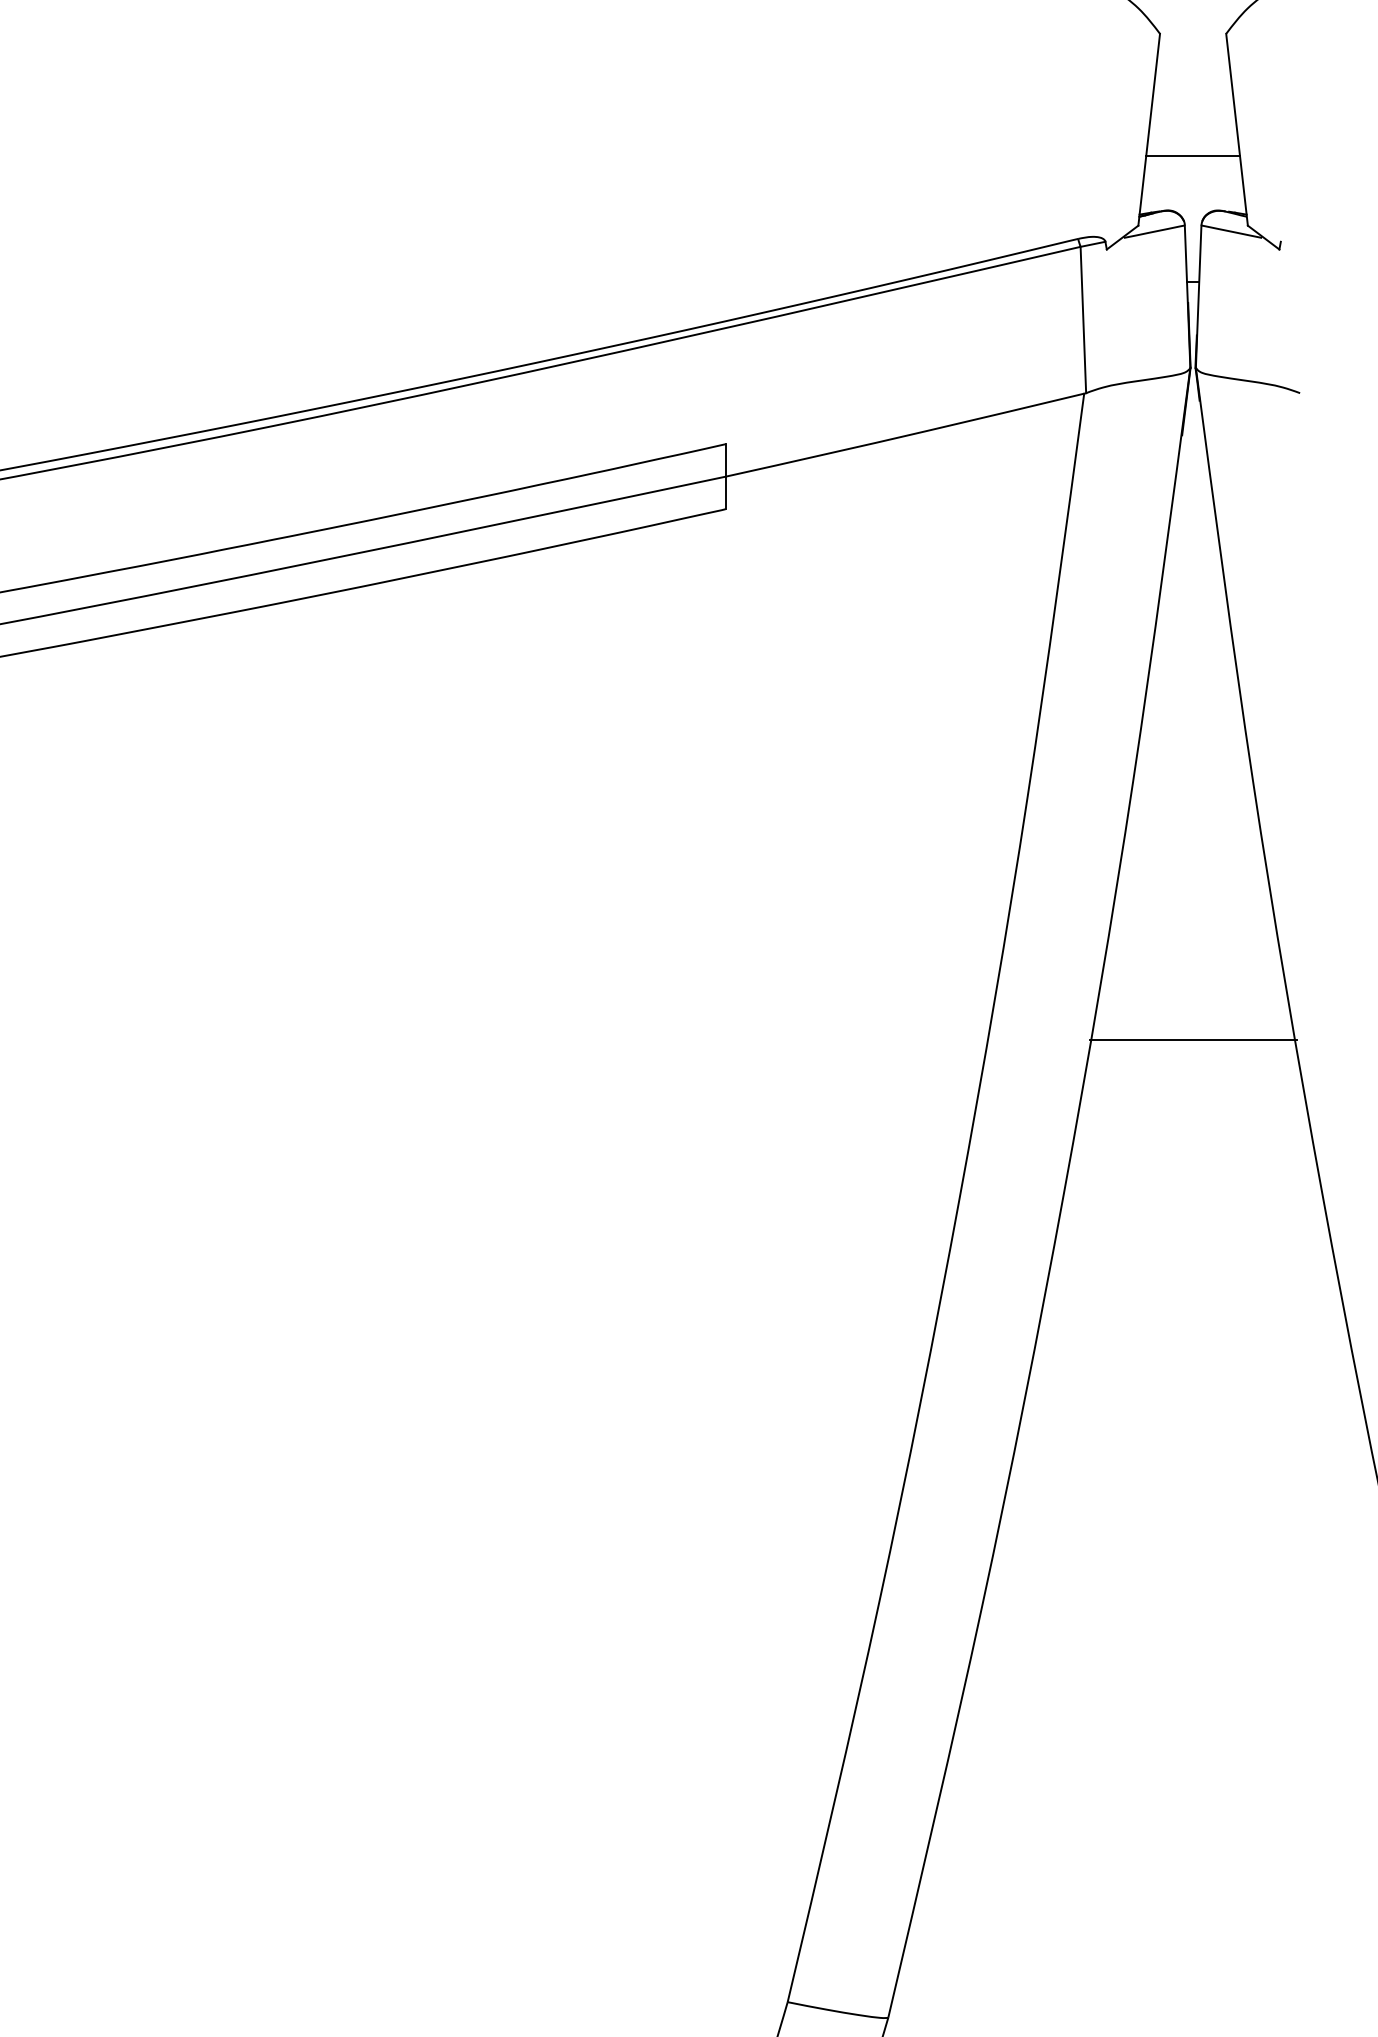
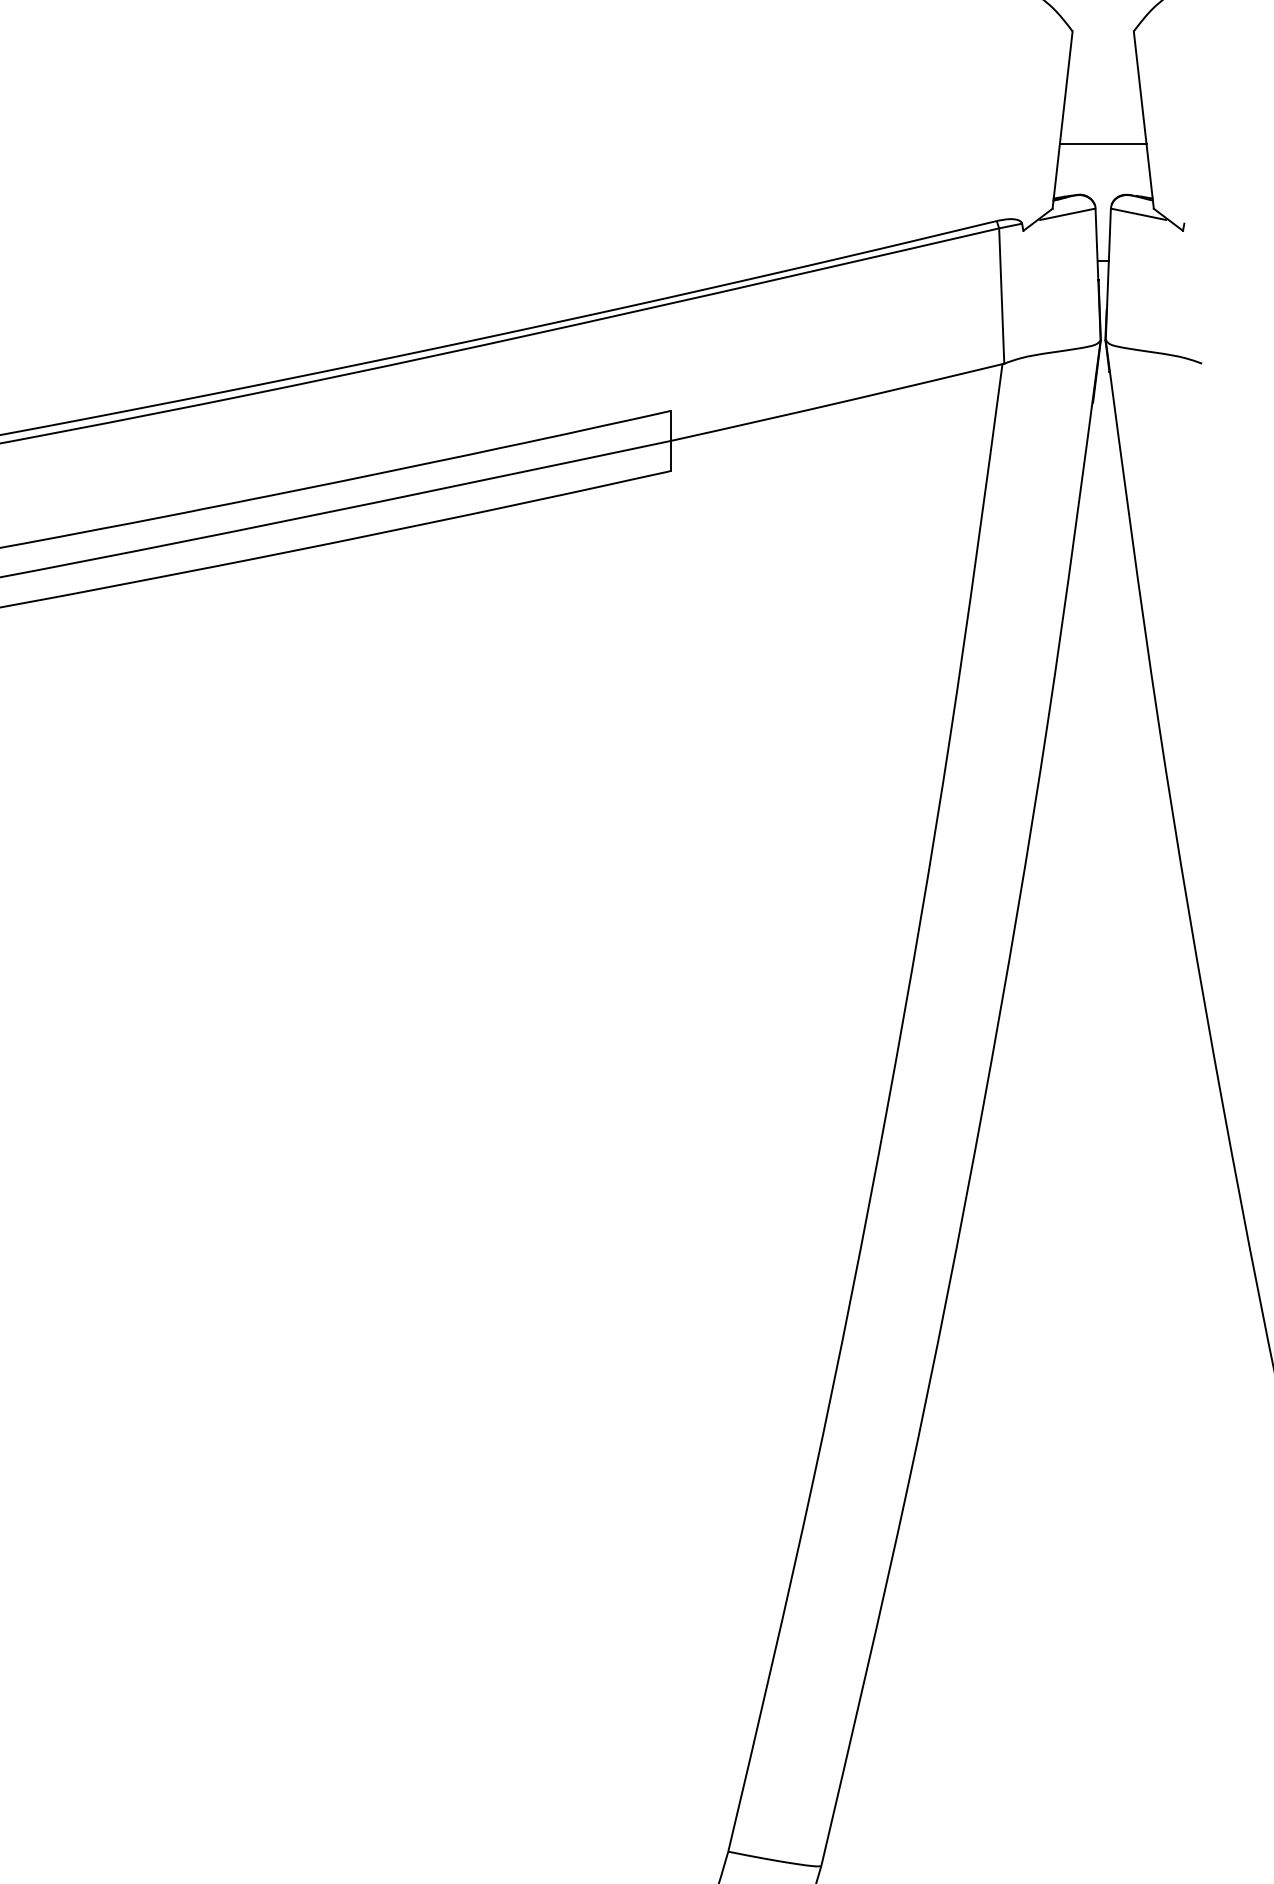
line: (1192, 1040) -> (1102, 962), removed

